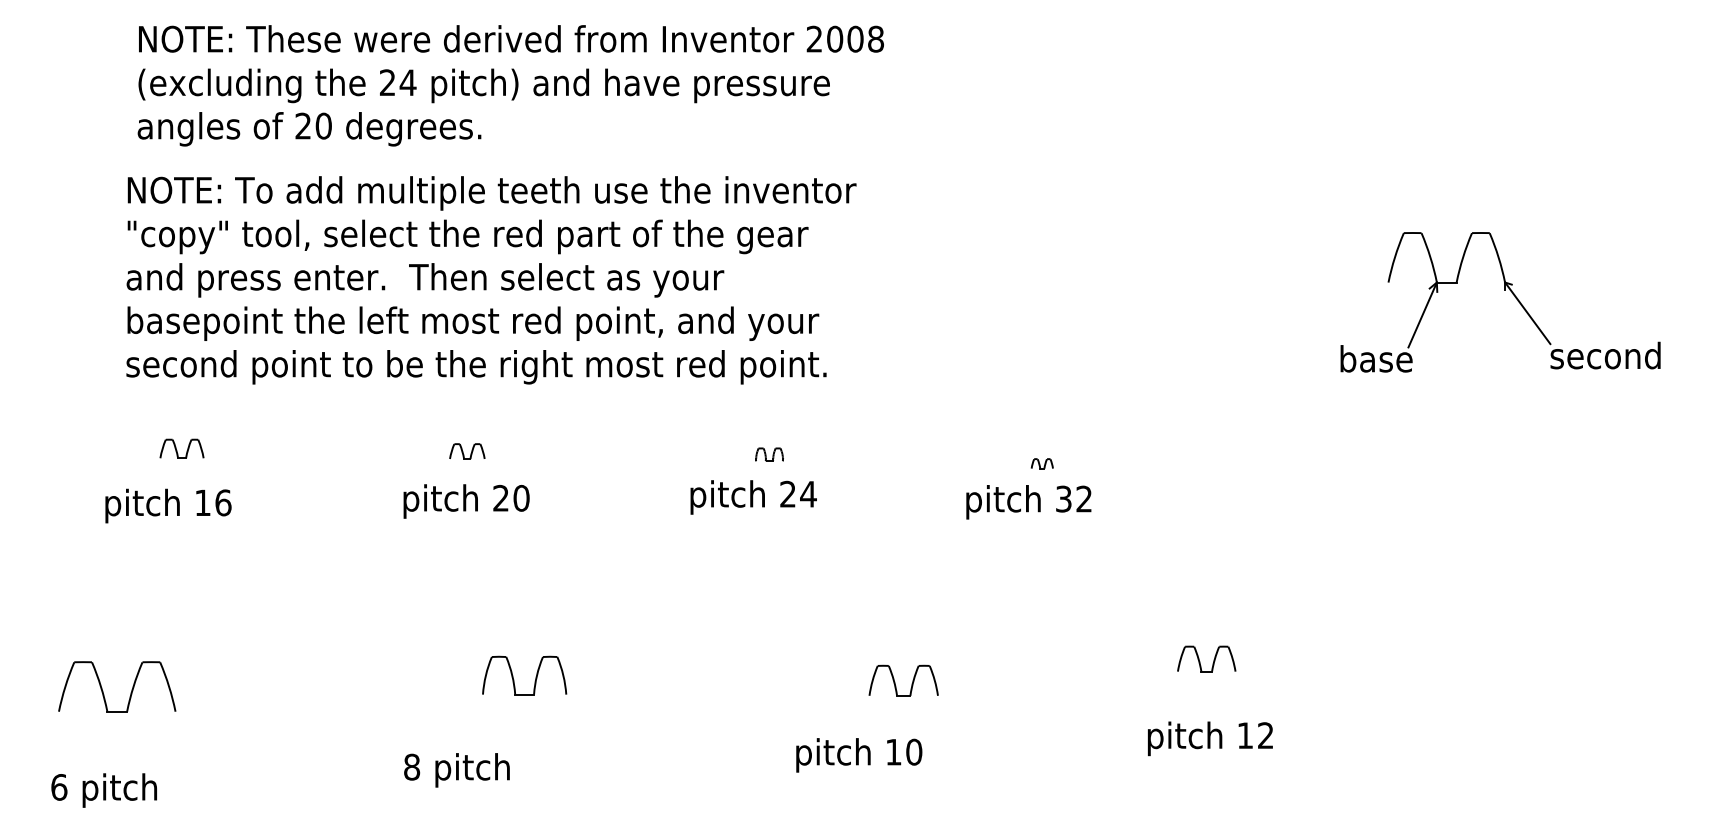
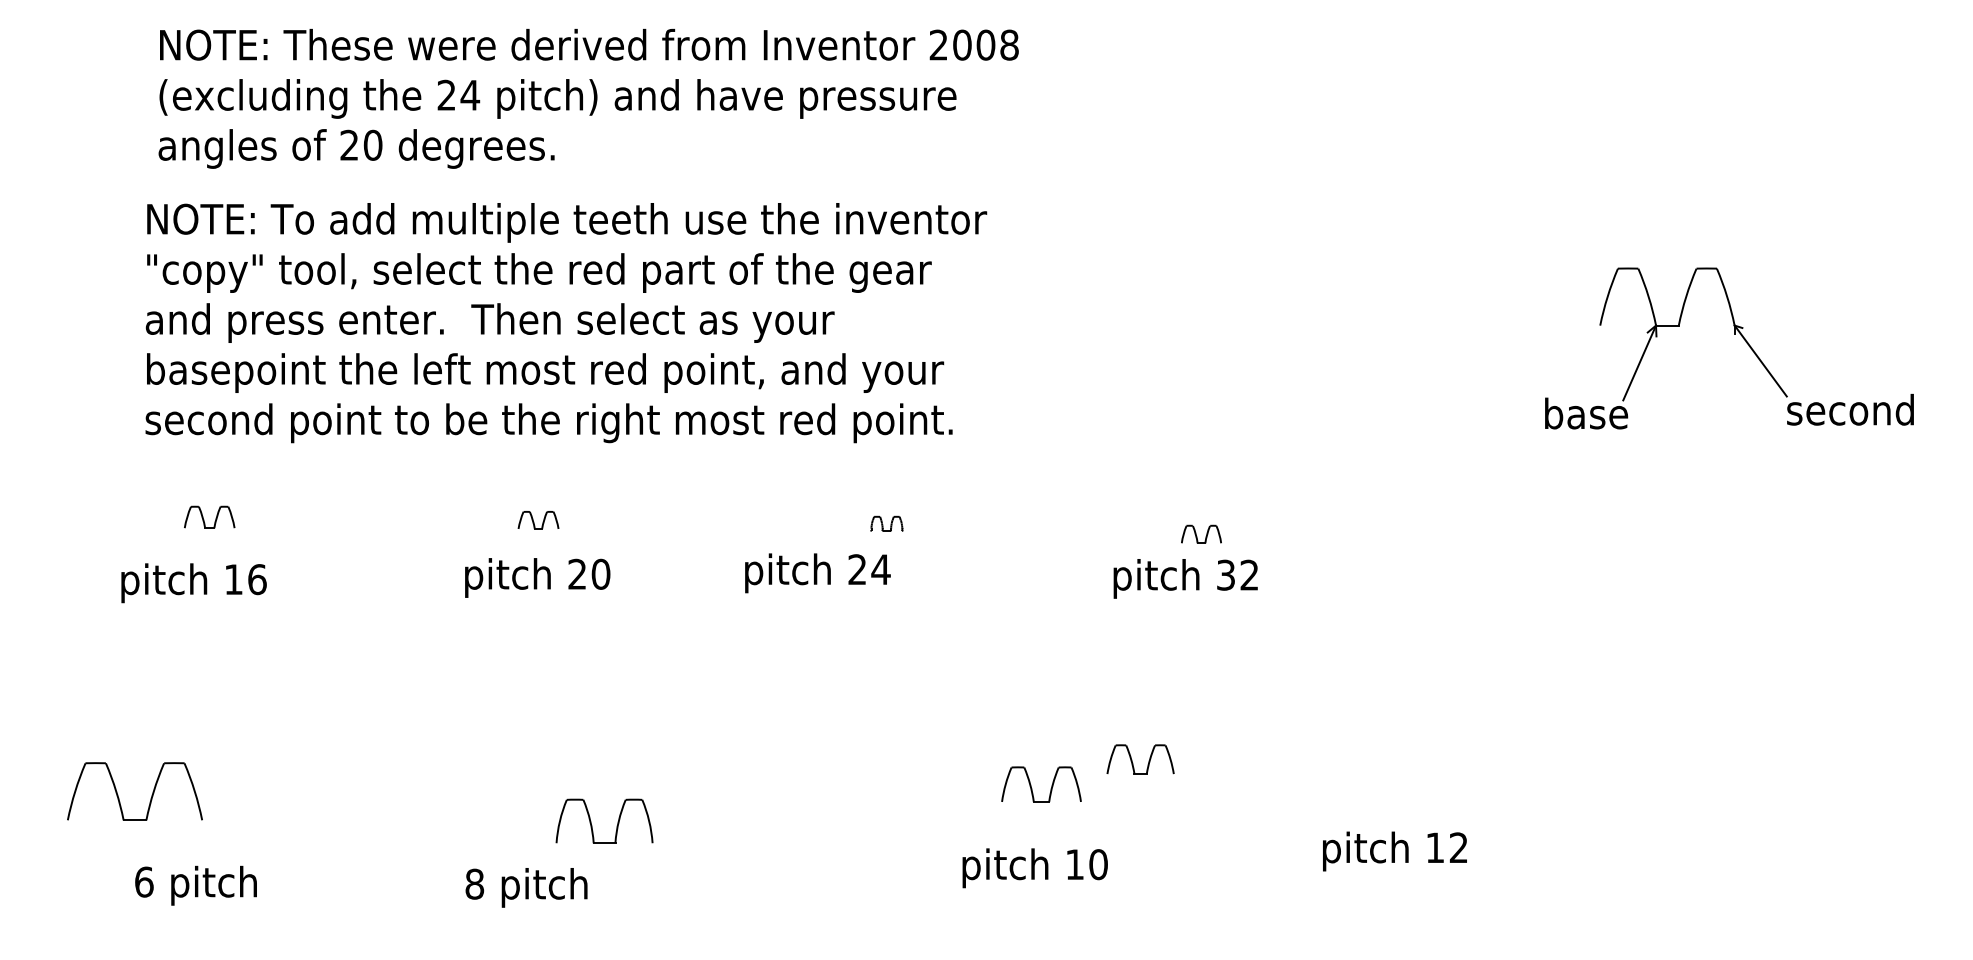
part: (1041, 463) -> (1200, 534), size x1.6
text: (753, 497) -> (817, 573), moved
part: (1200, 661) -> (1133, 762), moved
part: (514, 679) -> (592, 825), moved
text: (859, 755) -> (1035, 868), moved
text: (103, 790) -> (195, 885), moved

